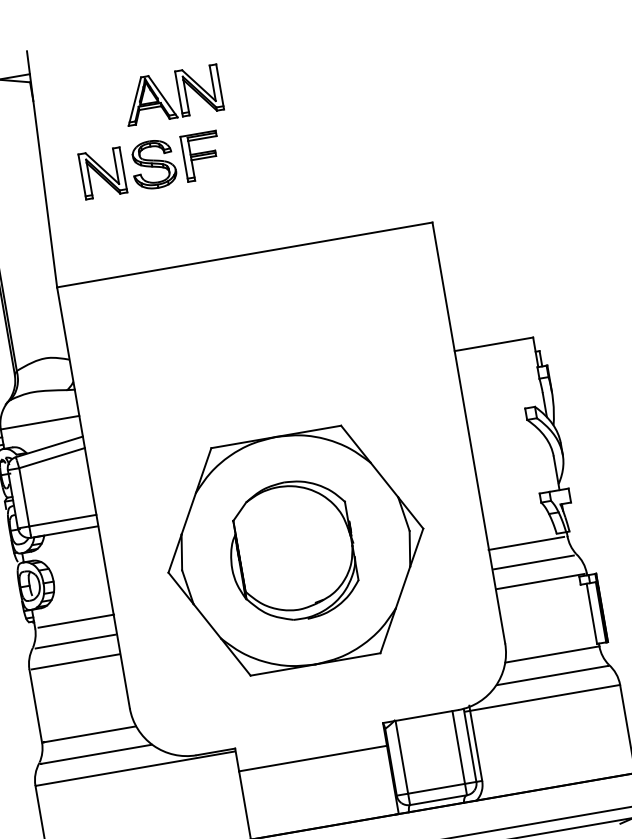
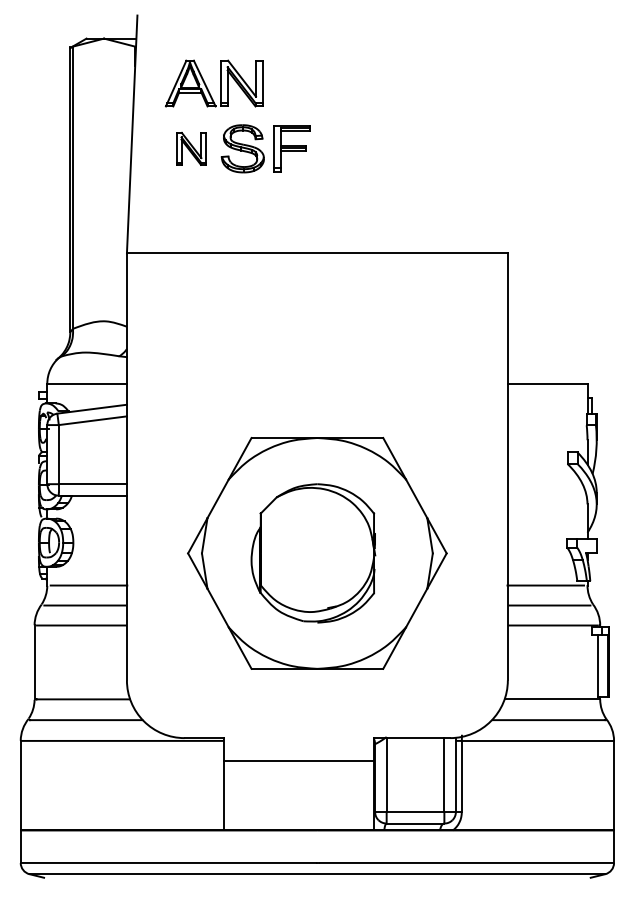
part: (172, 95) -> (214, 83), moved
part: (102, 173) -> (191, 148), size x0.7

